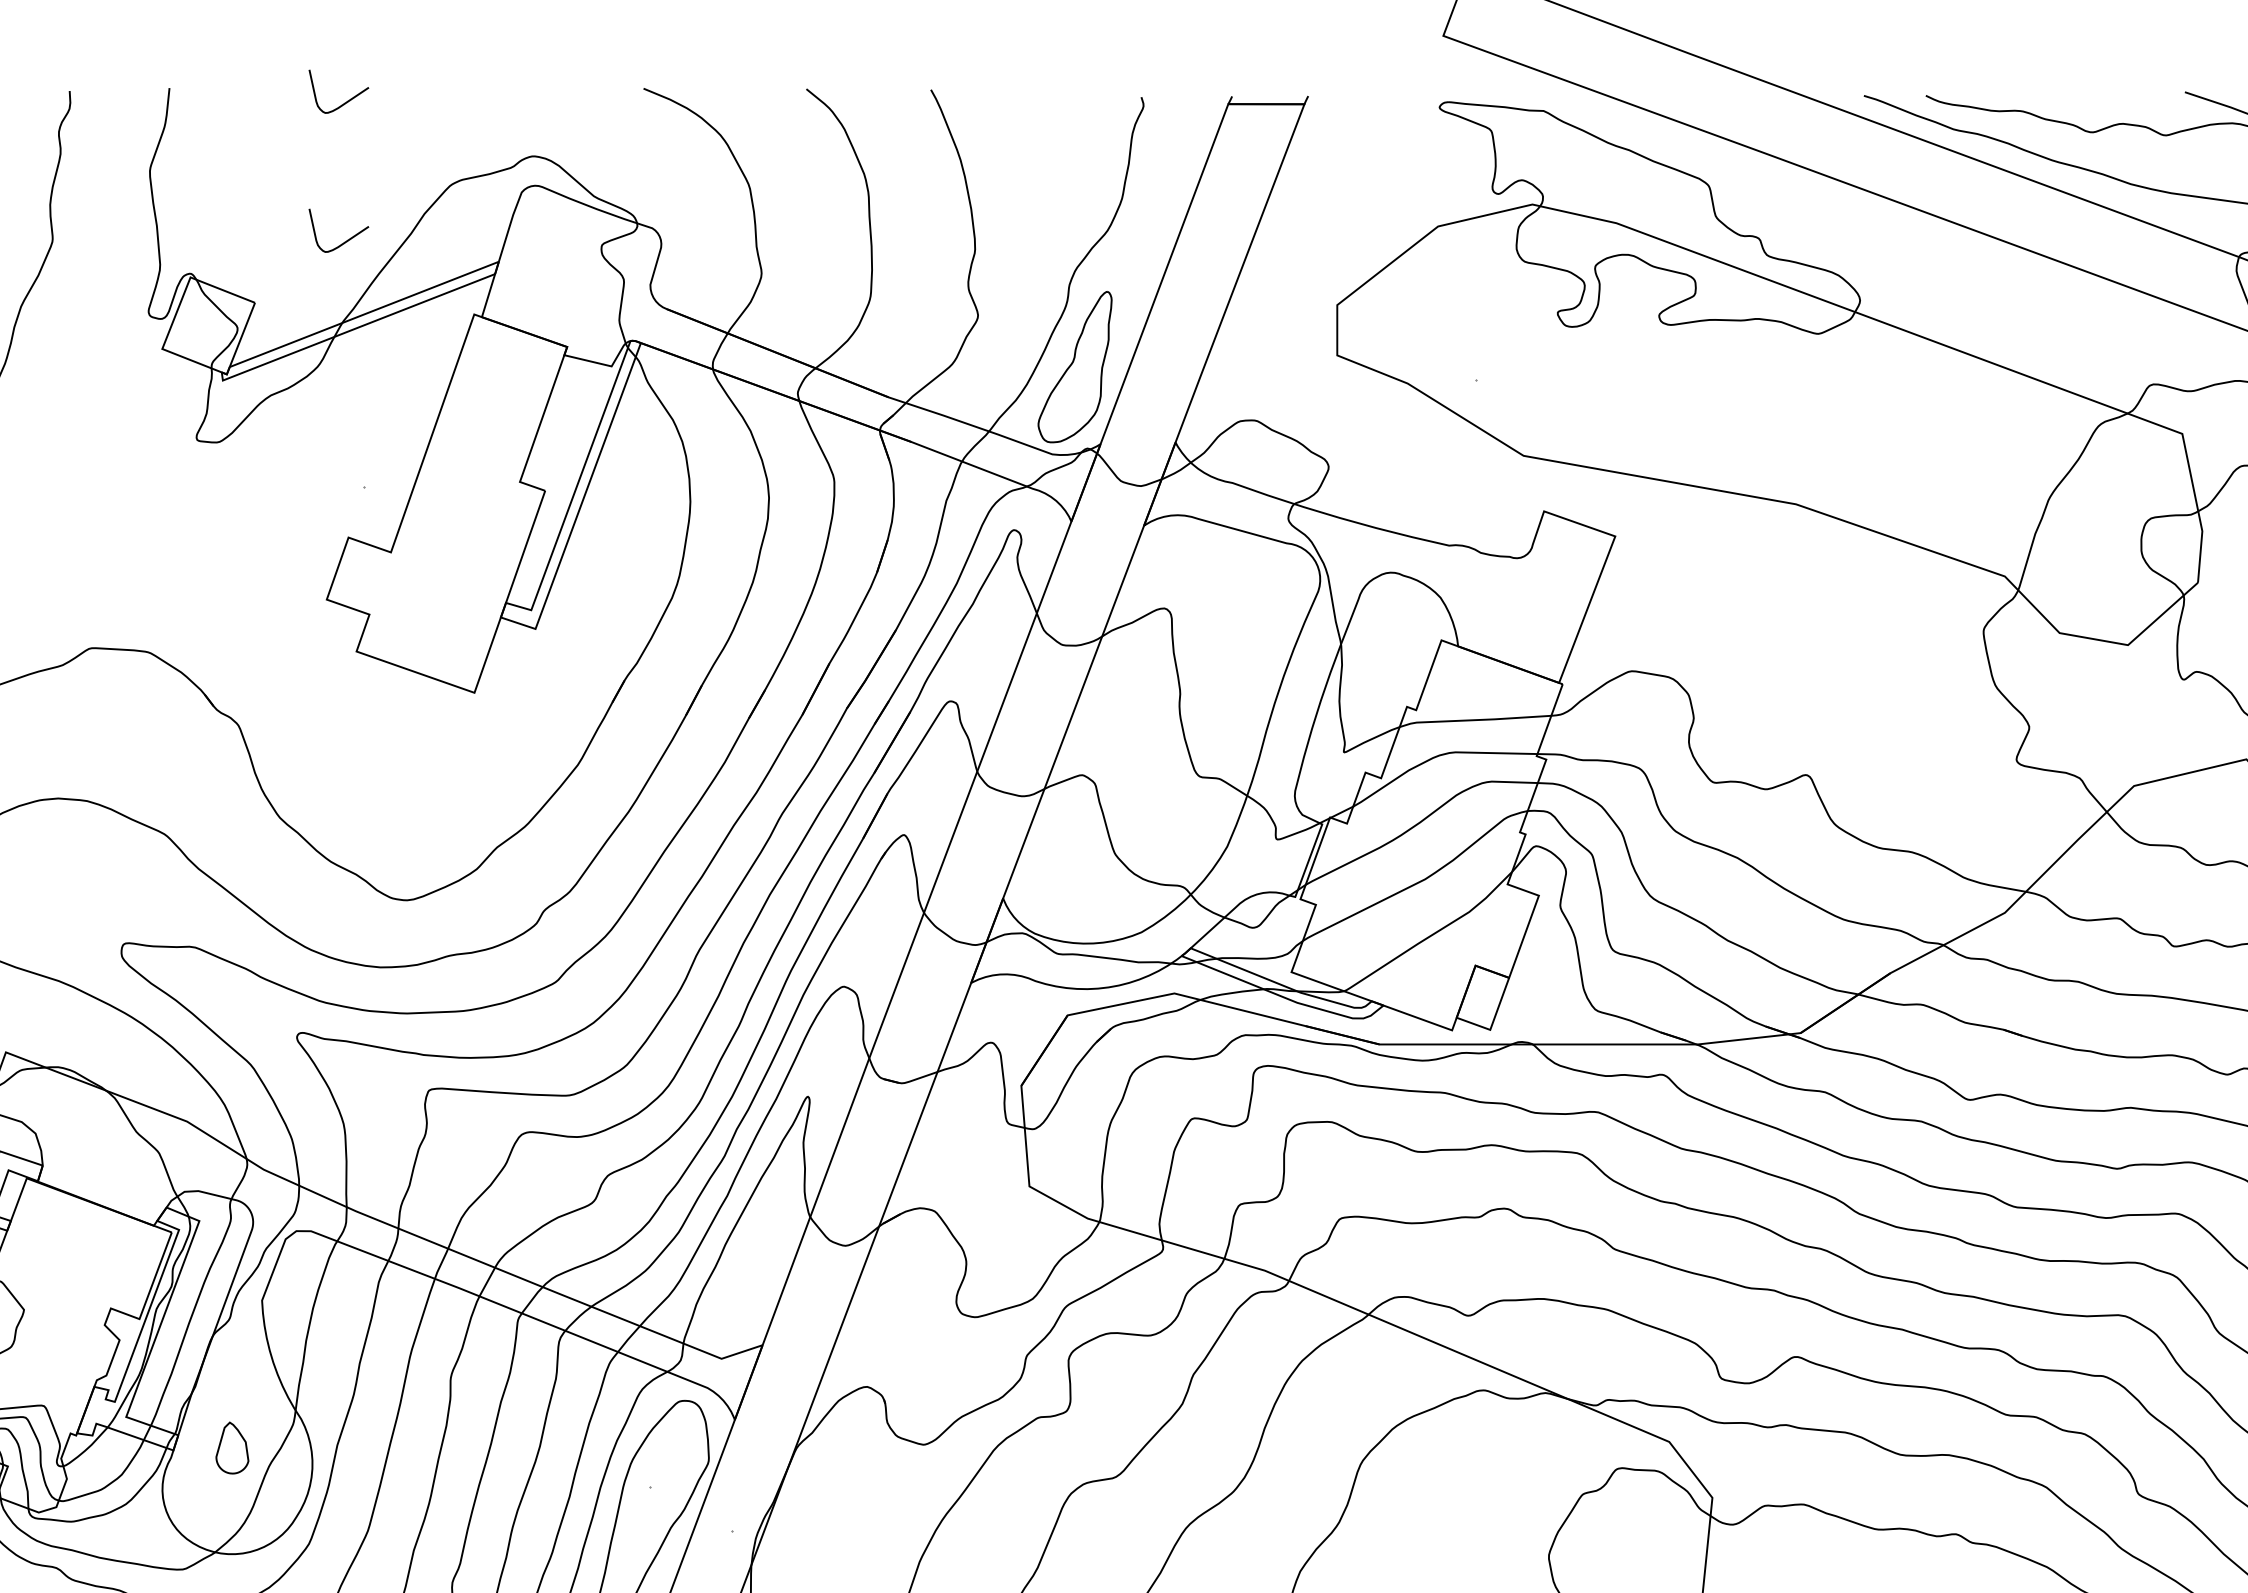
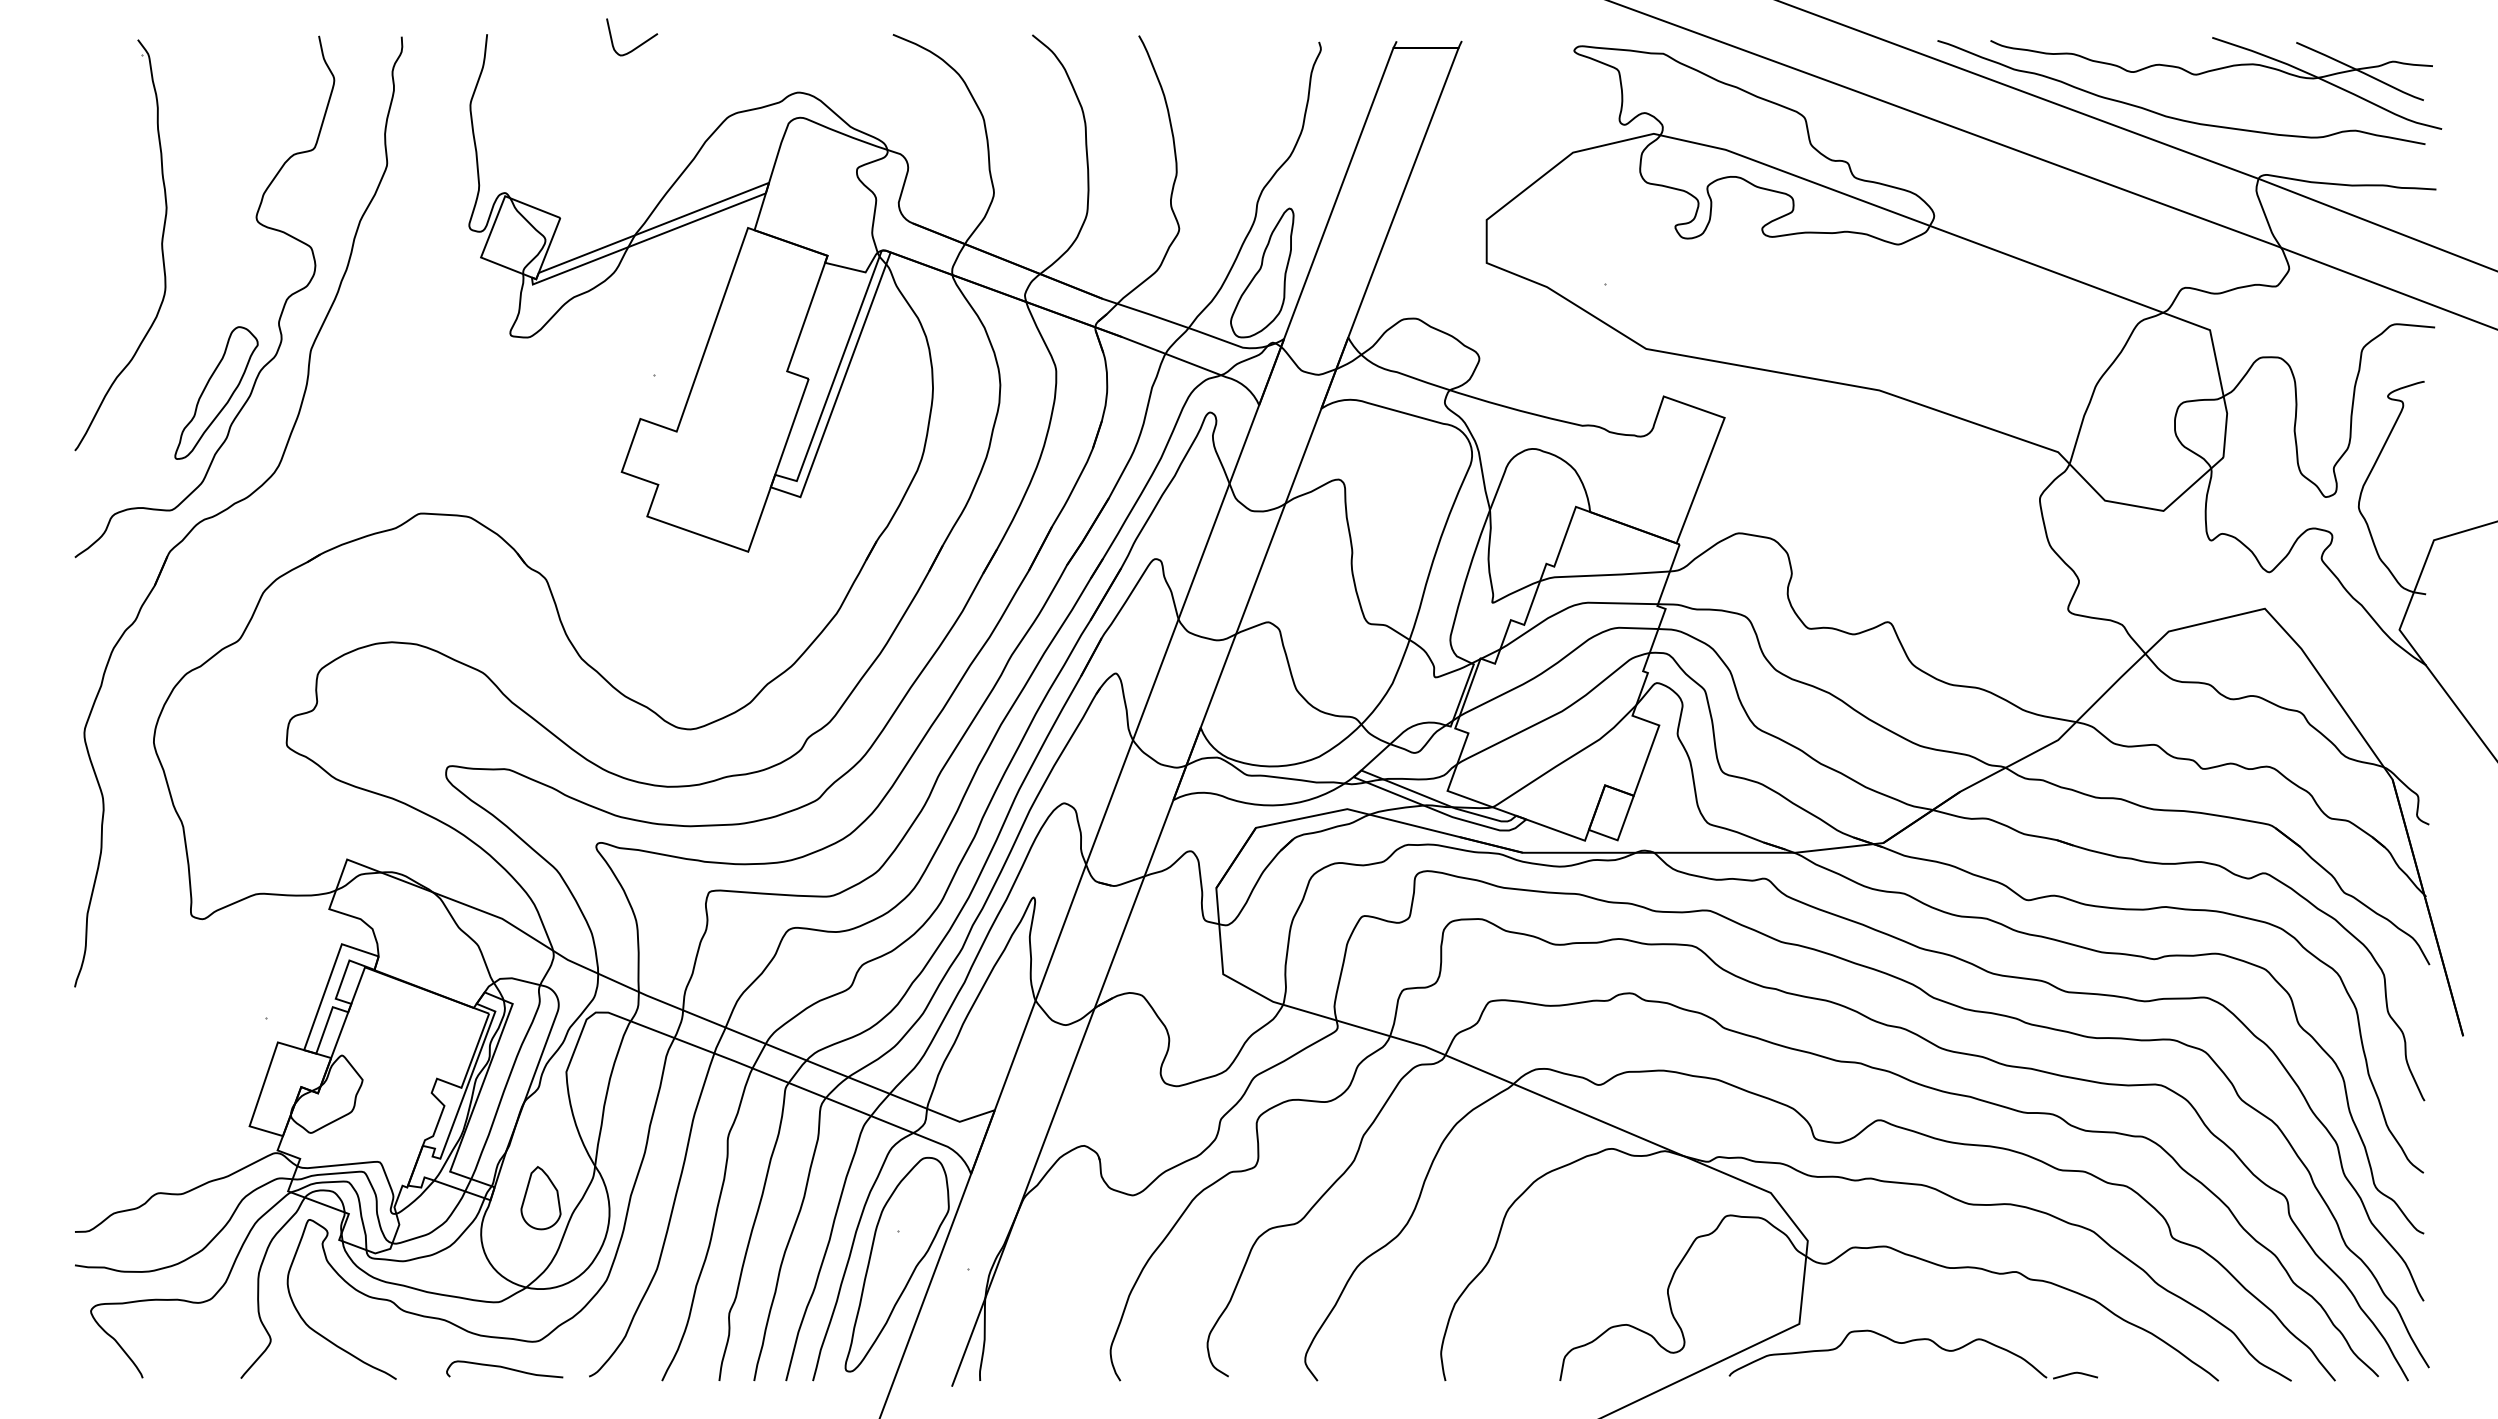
curve: (343, 241) -> (636, 165), removed
part: (231, 1448) -> (540, 1198), size x1.43

